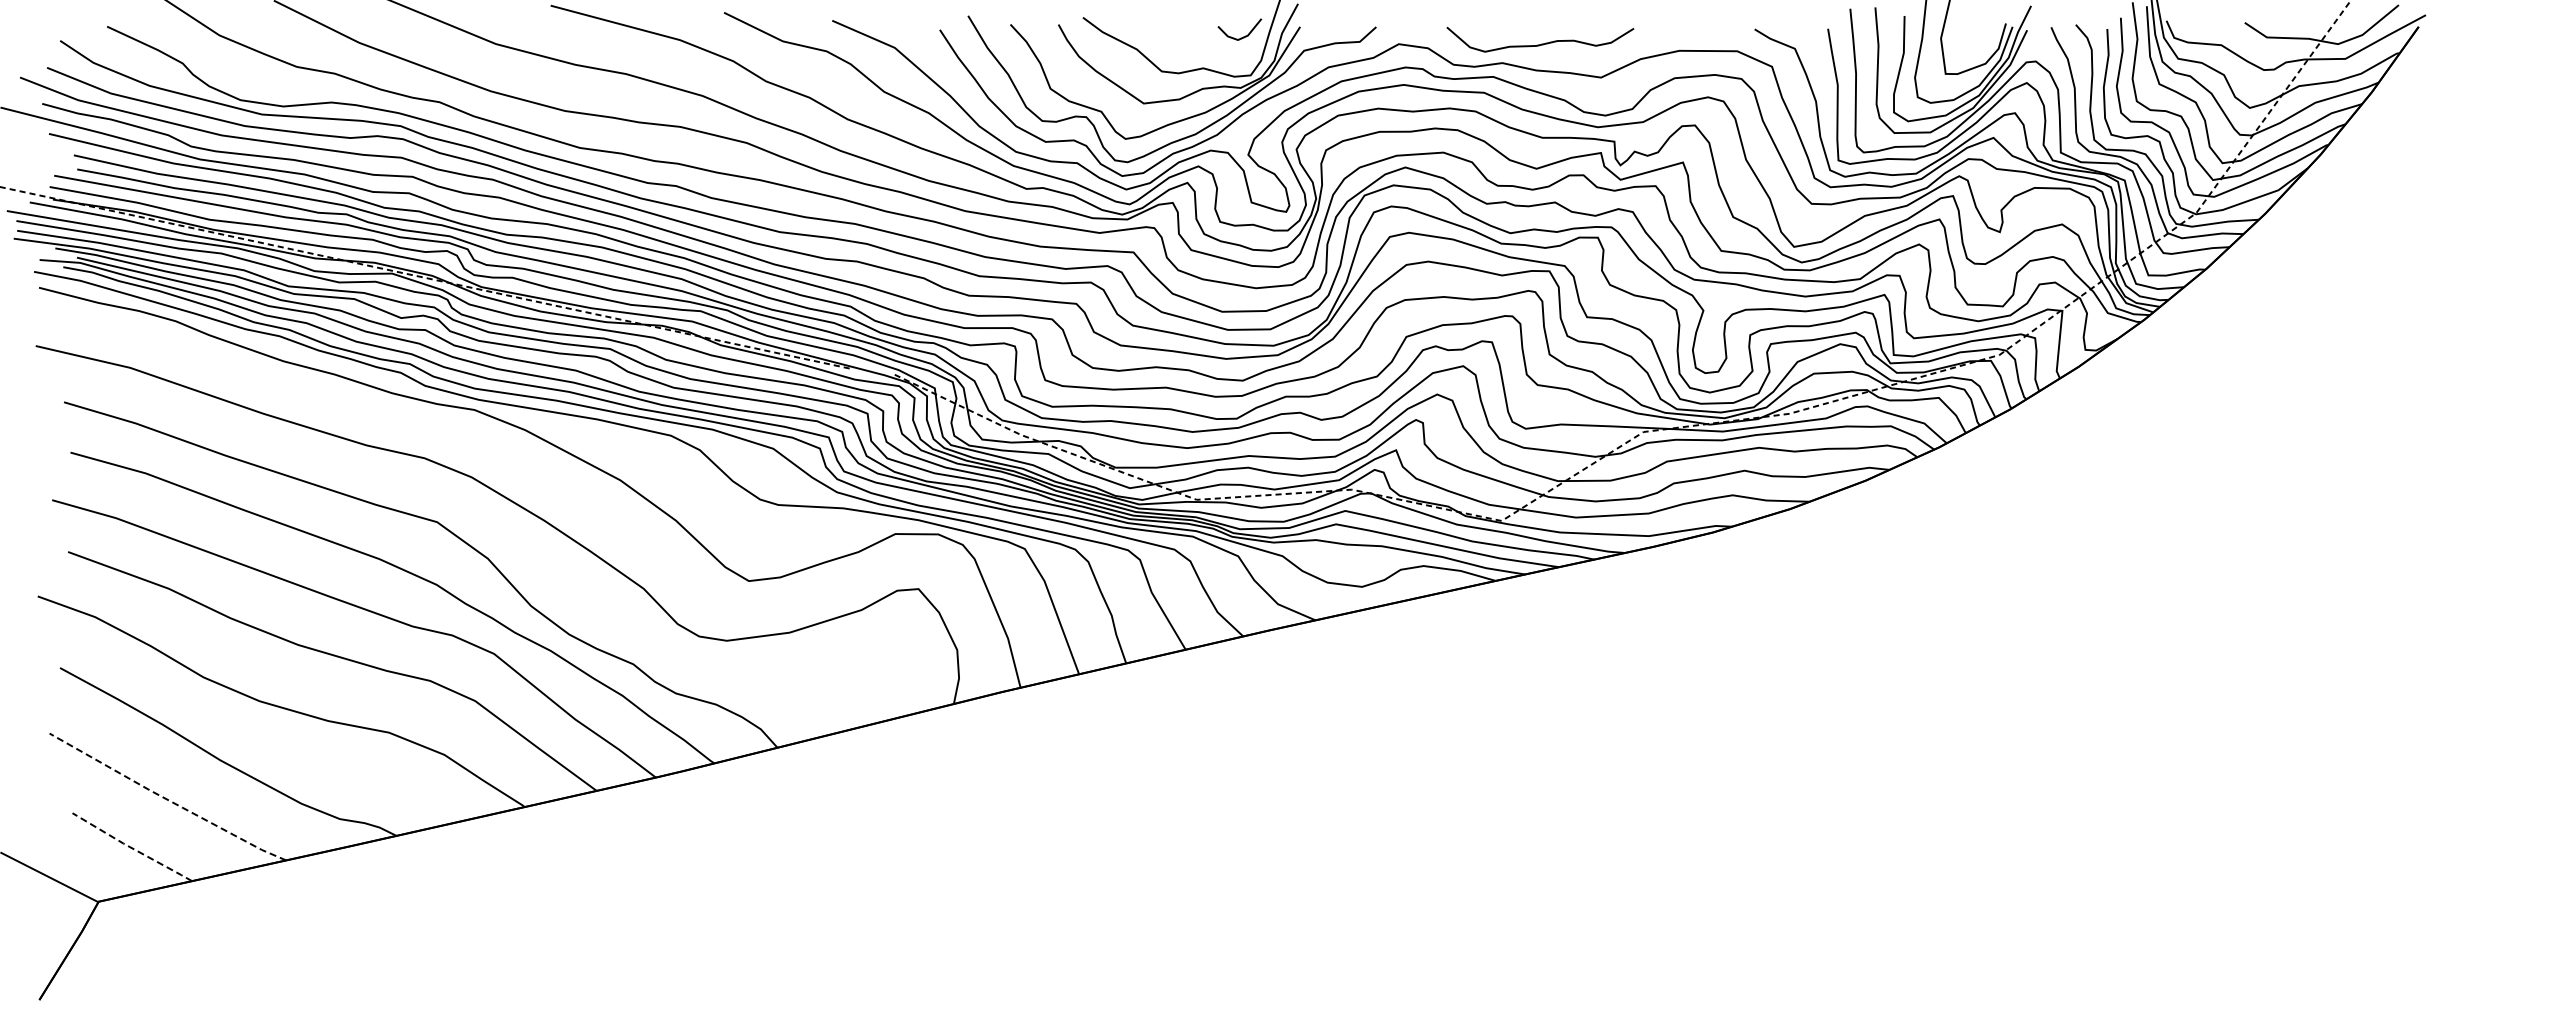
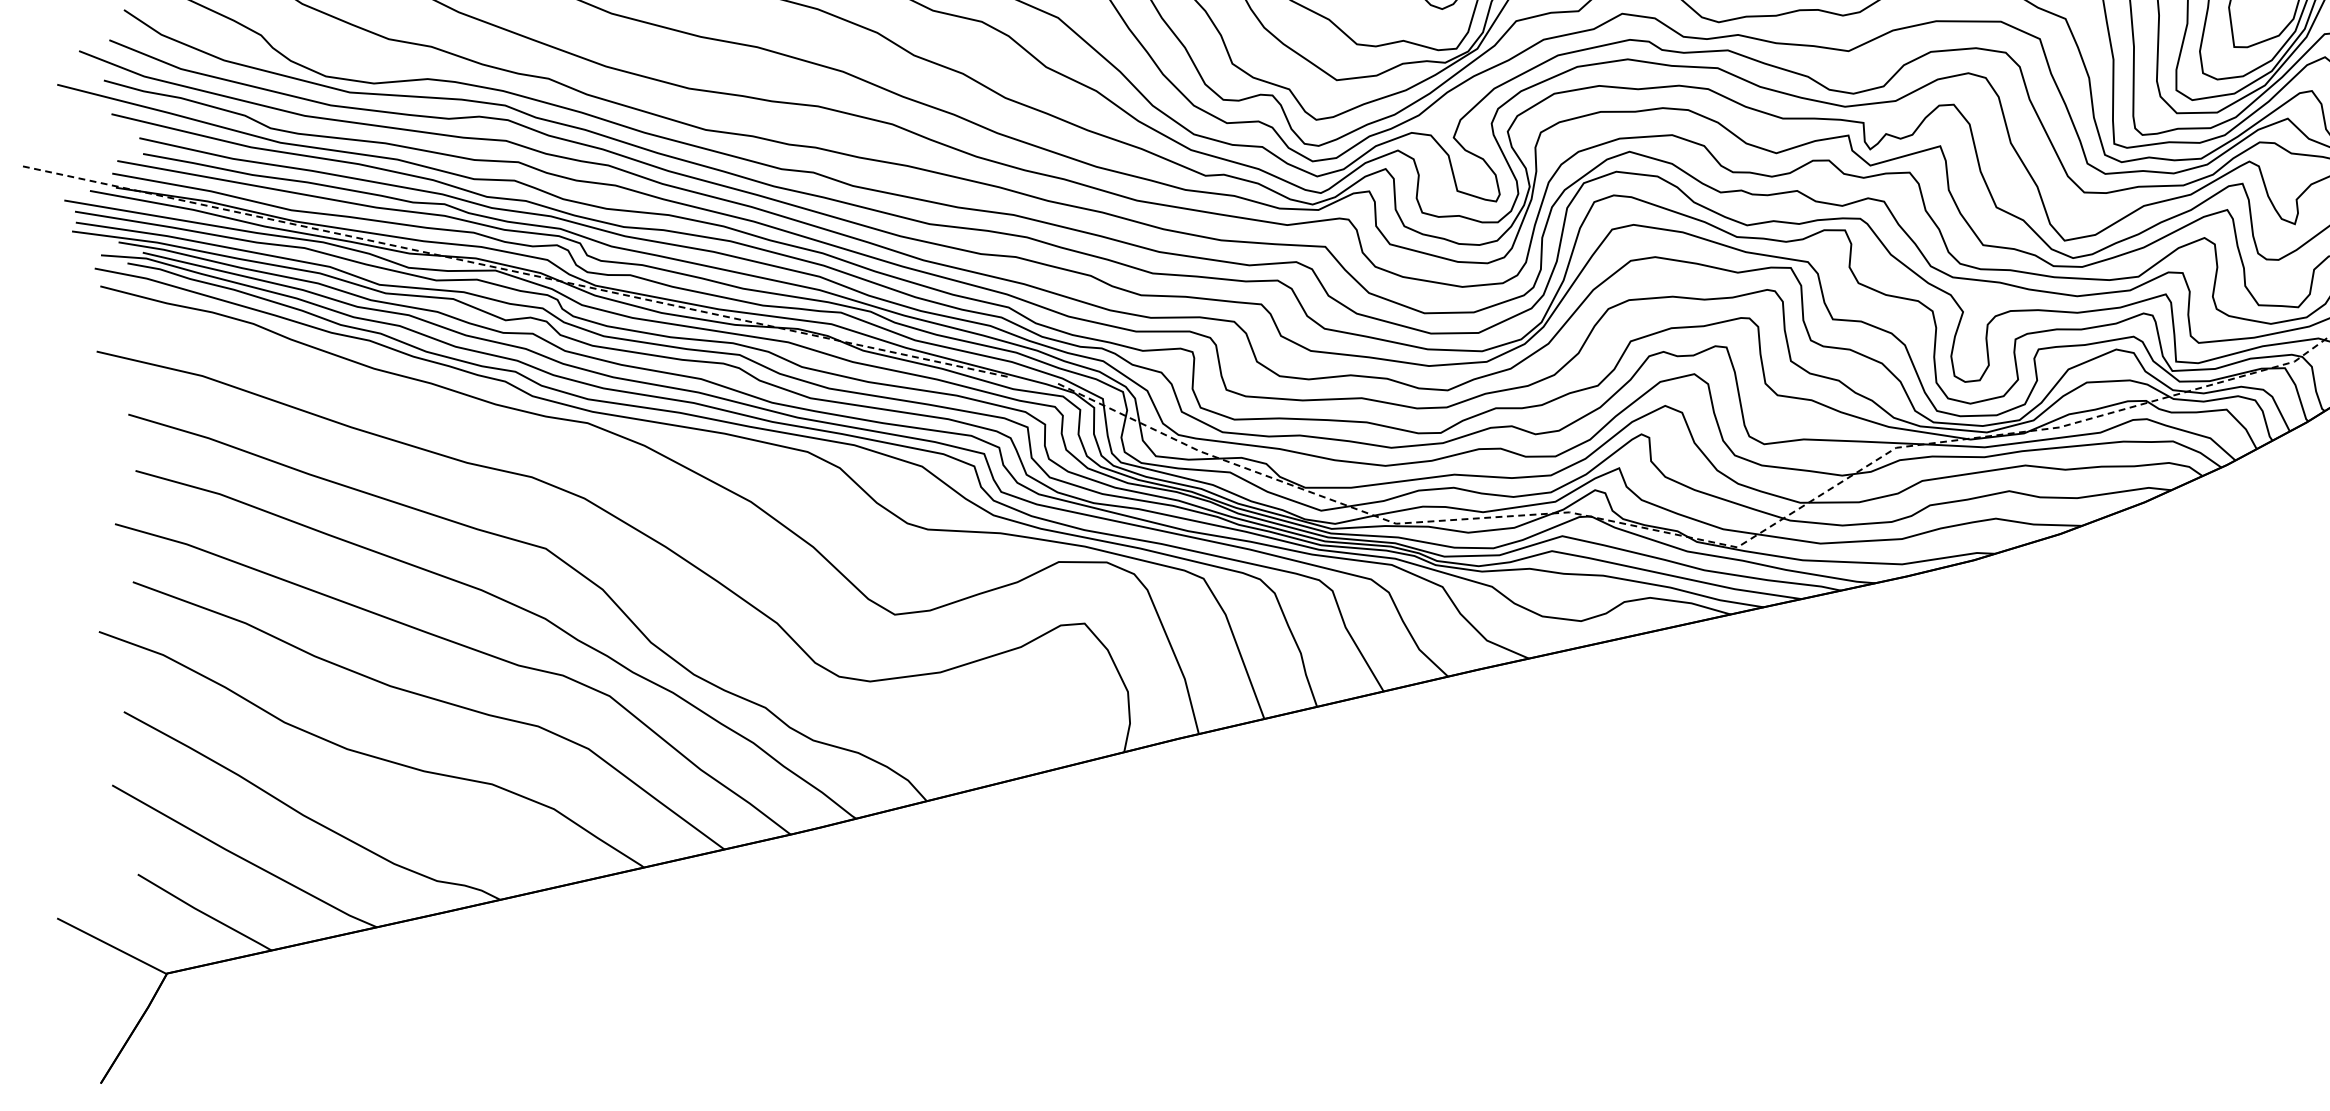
line: (166, 799) -> (242, 859), dashed -> solid
line: (131, 847) -> (203, 912), dashed -> solid

